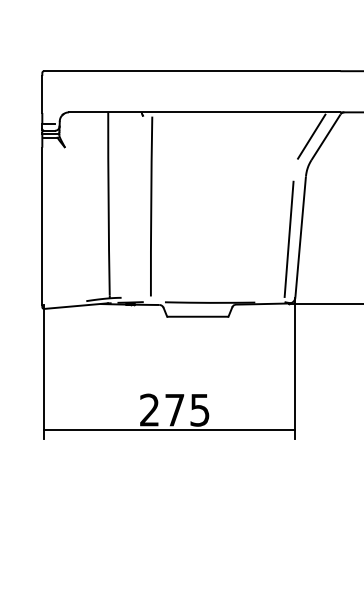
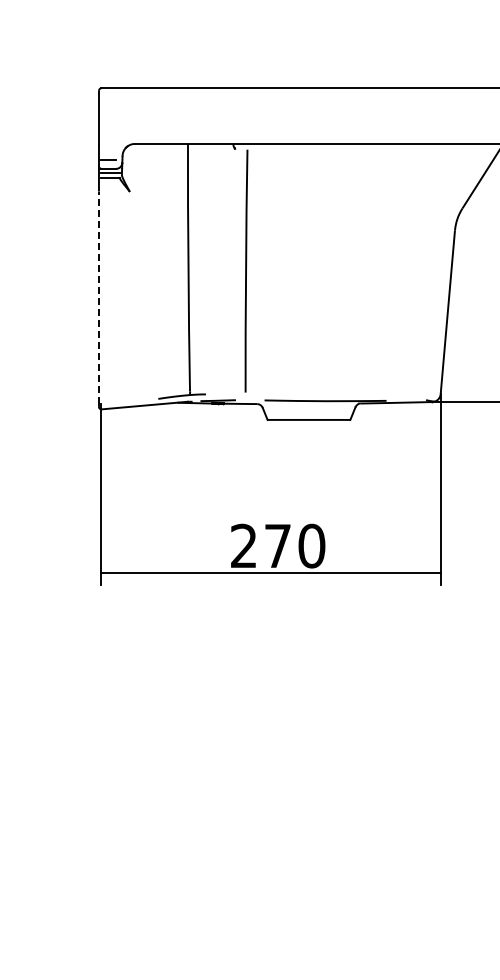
line: (311, 136) -> (462, 176), removed
line: (41, 226) -> (98, 297), solid -> dashed
line: (289, 239) -> (432, 315), removed
text: (199, 409) -> (311, 545), 275 -> 270

